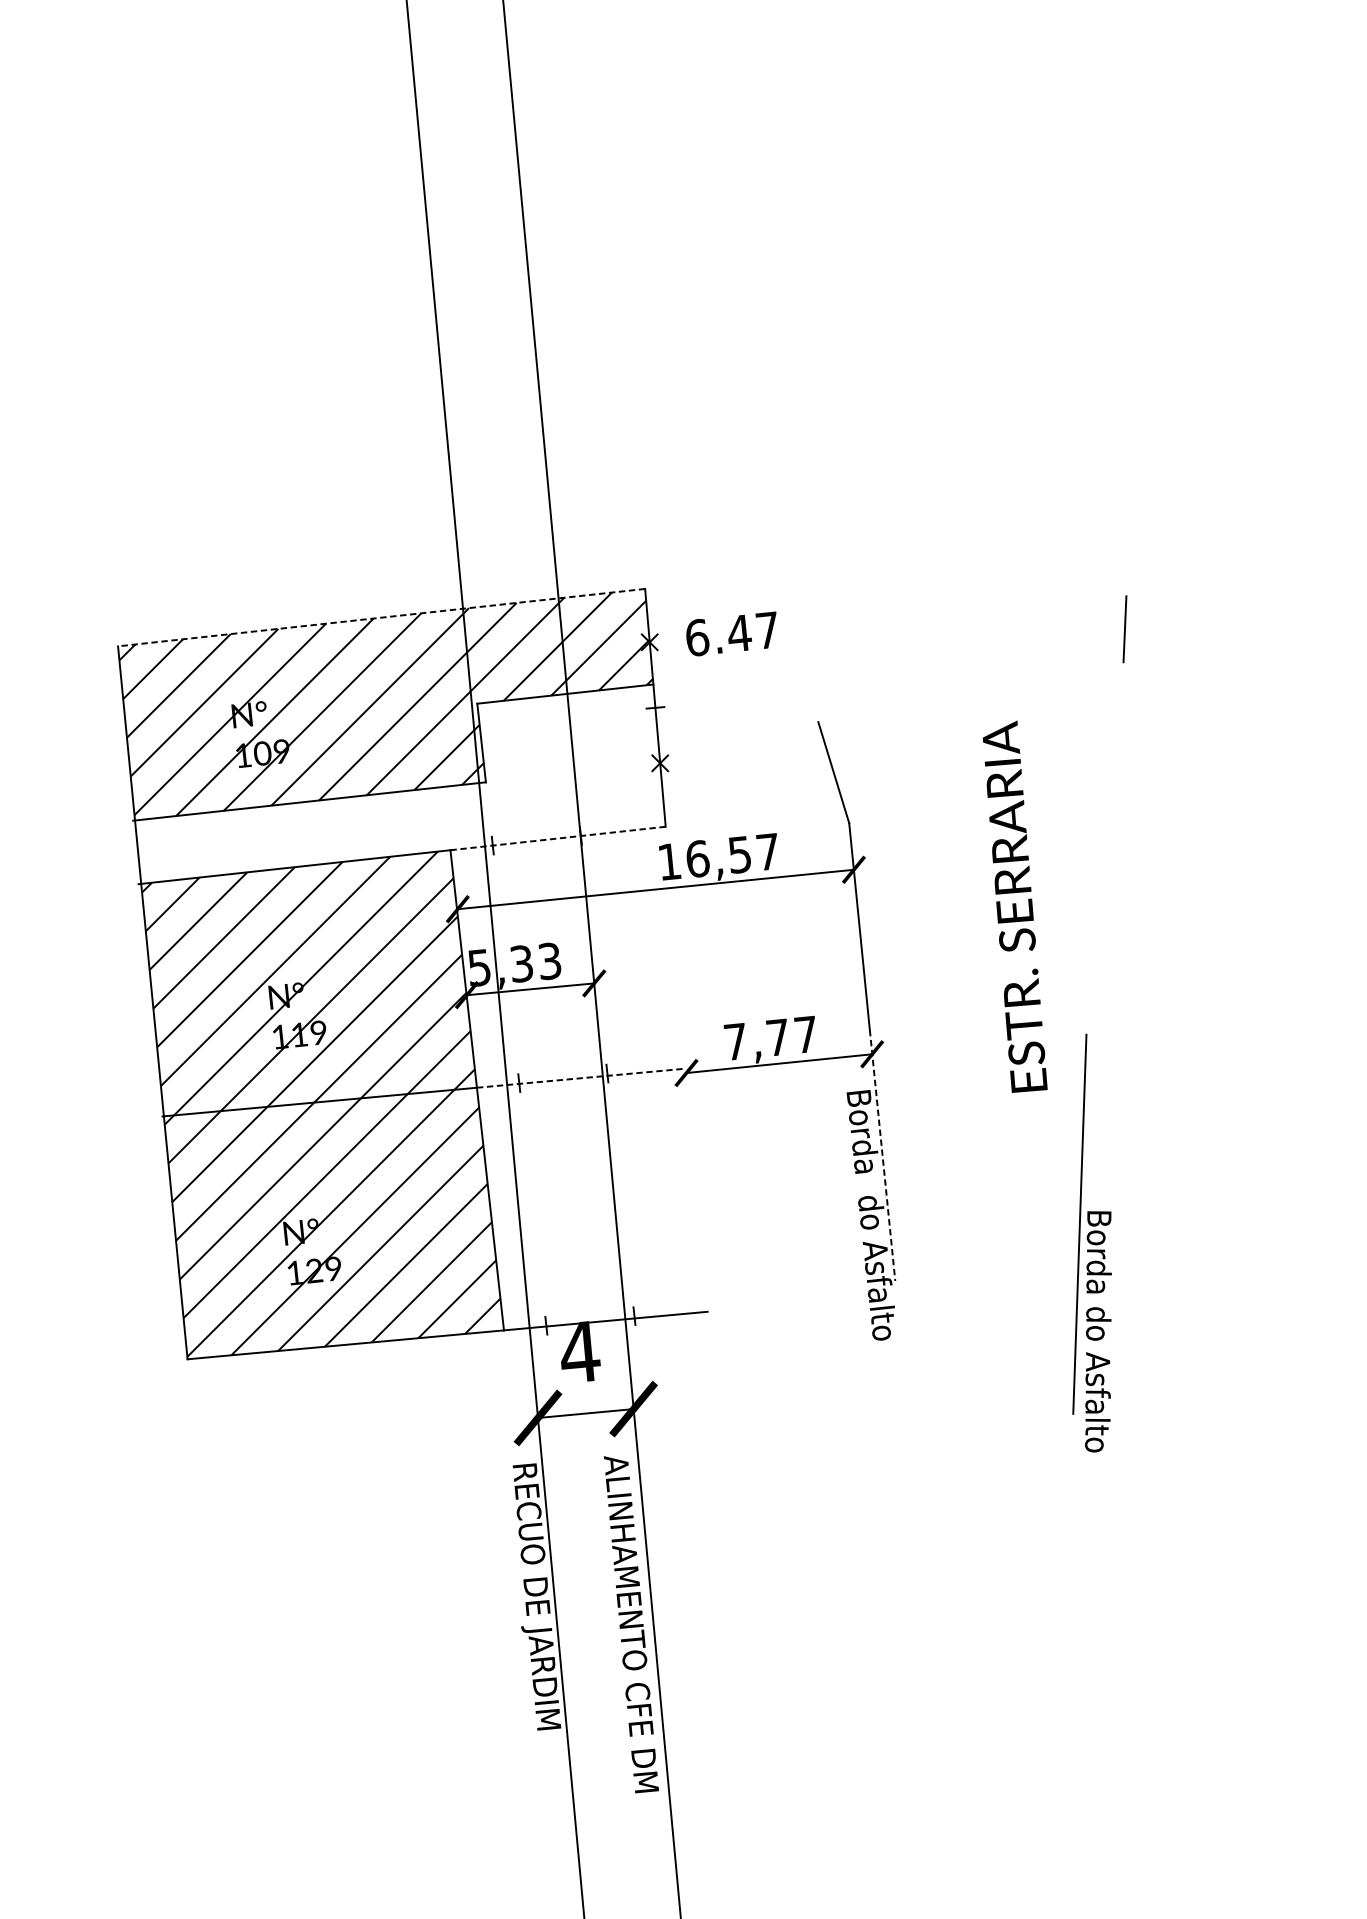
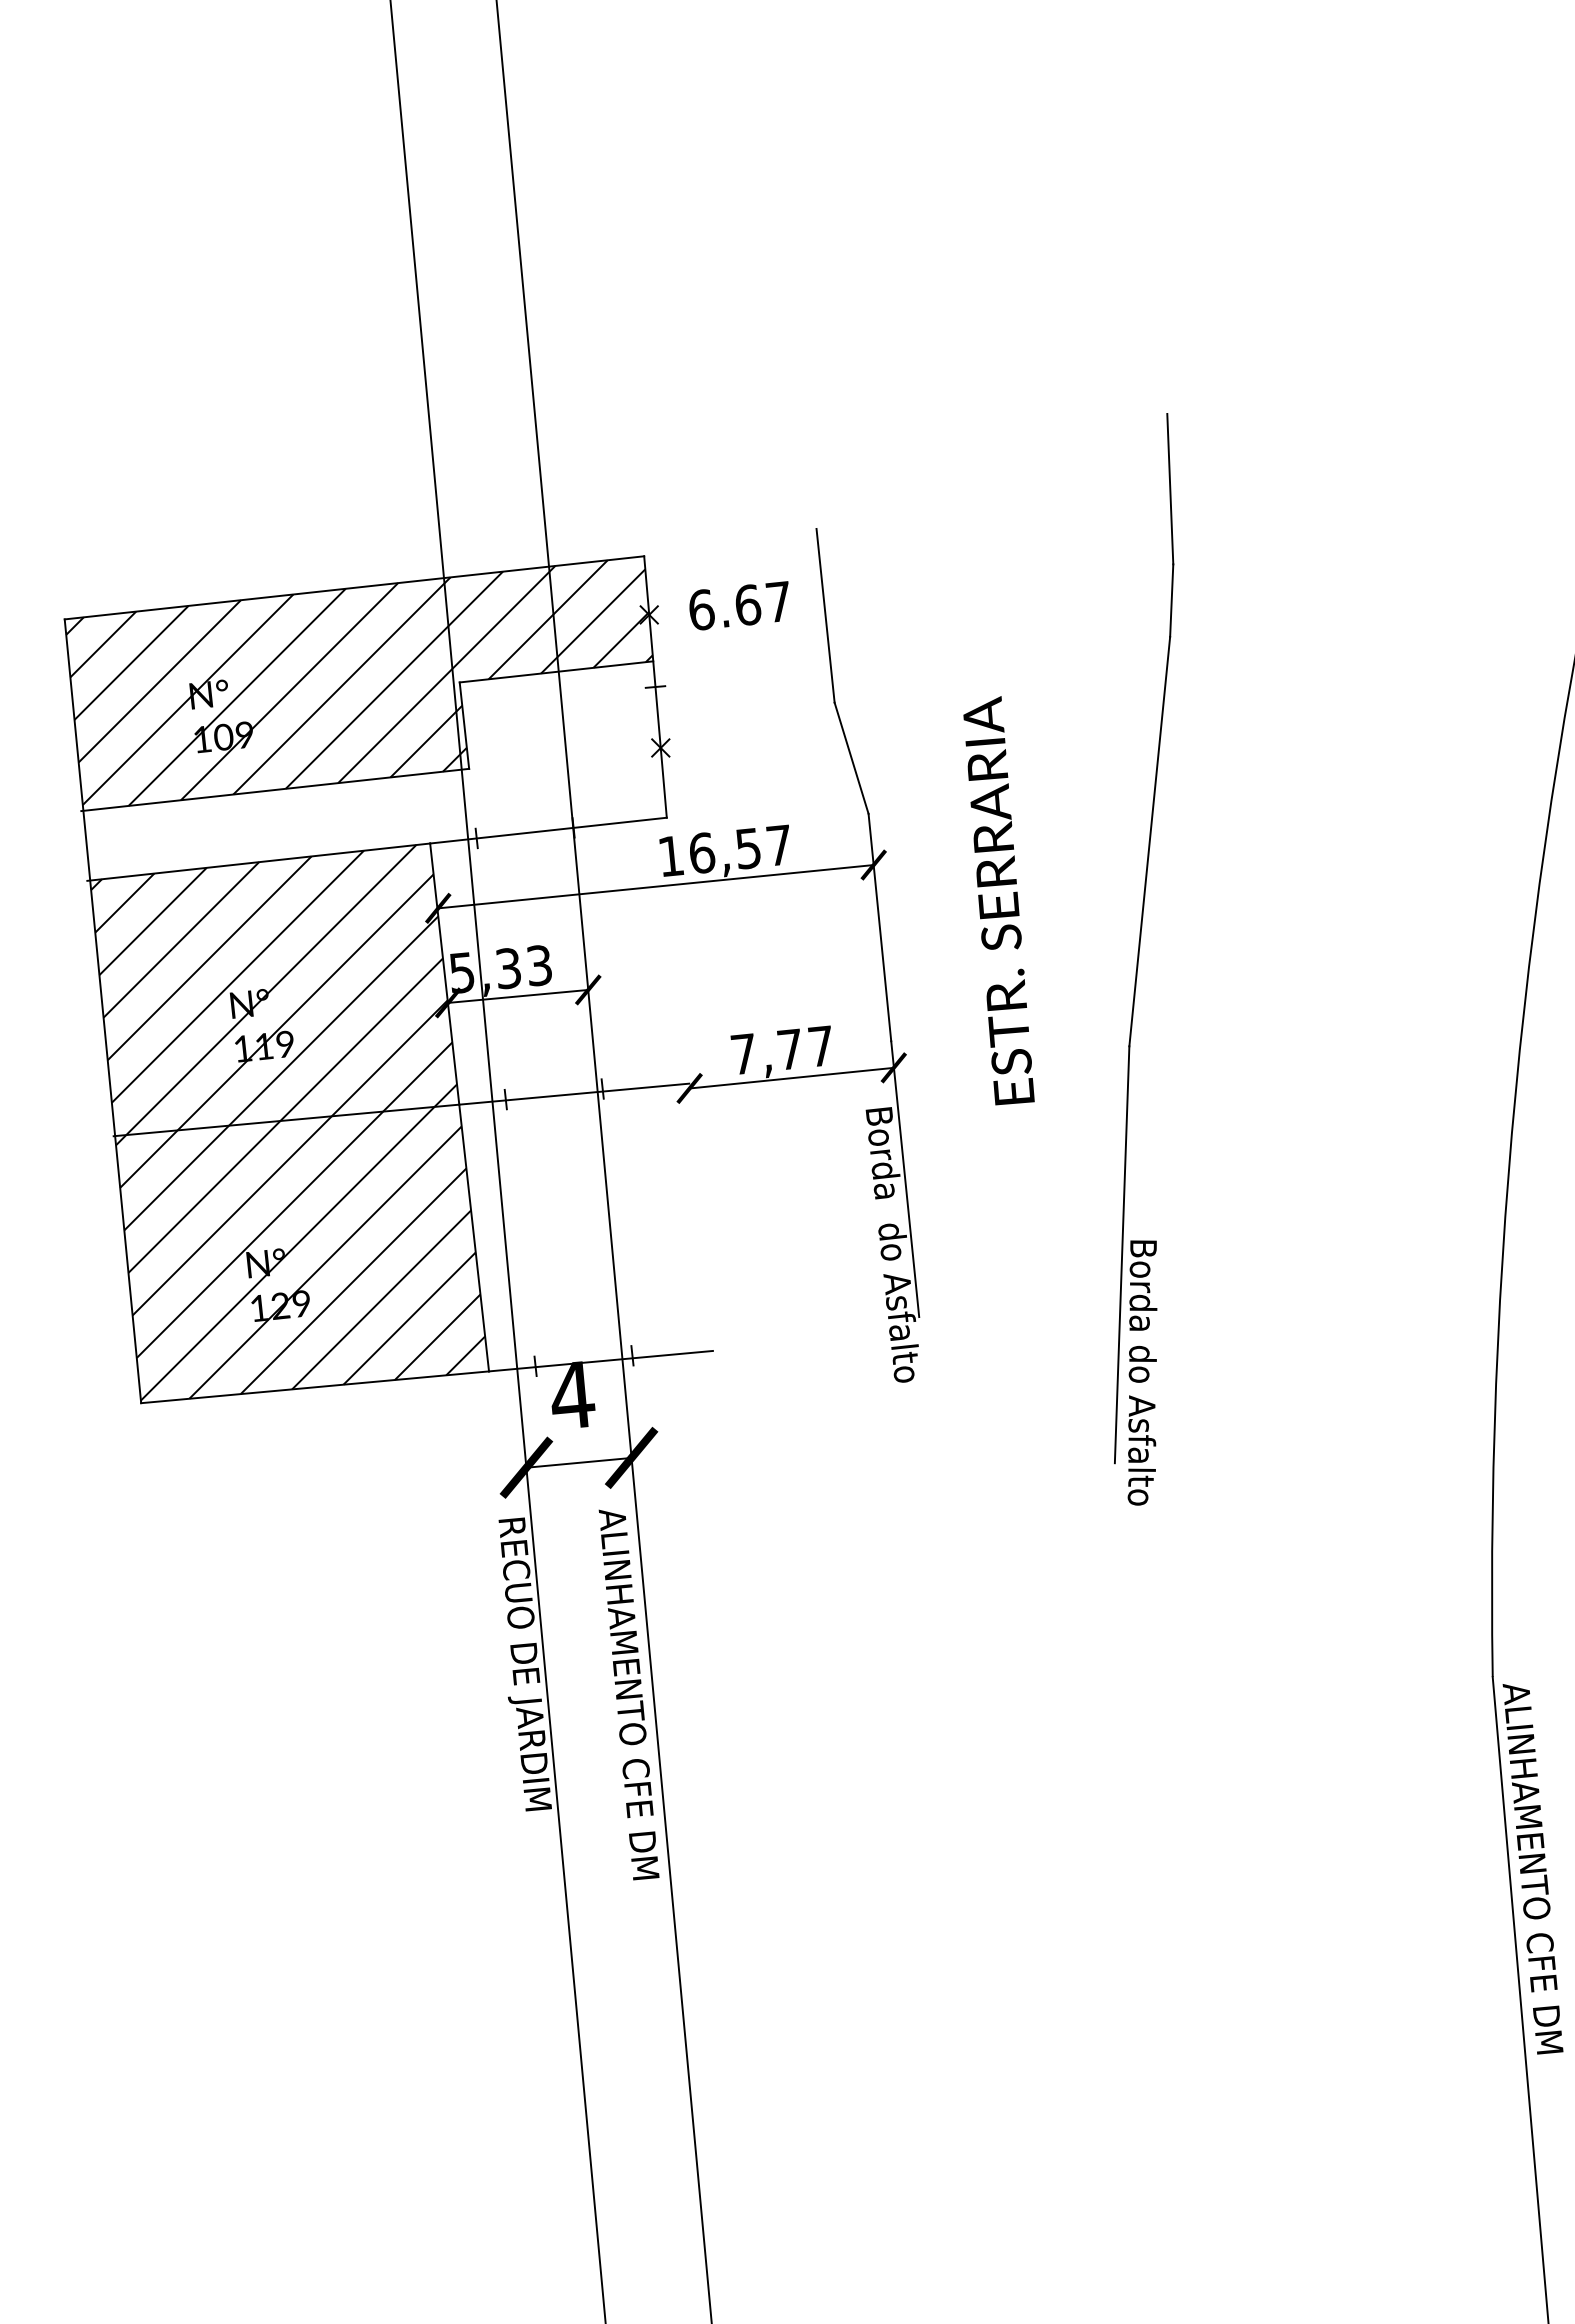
line: (1123, 527) -> (1170, 488), added
line: (380, 617) -> (353, 587), dashed -> solid
text: (740, 632) -> (748, 604), 6.47 -> 6.67
line: (810, 642) -> (825, 615), added
line: (557, 838) -> (547, 830), dashed -> solid
line: (1104, 848) -> (1149, 841), added
text: (1014, 906) -> (998, 900), moved
line: (581, 1078) -> (574, 1094), dashed -> solid
line: (882, 1155) -> (905, 1179), dashed -> solid

